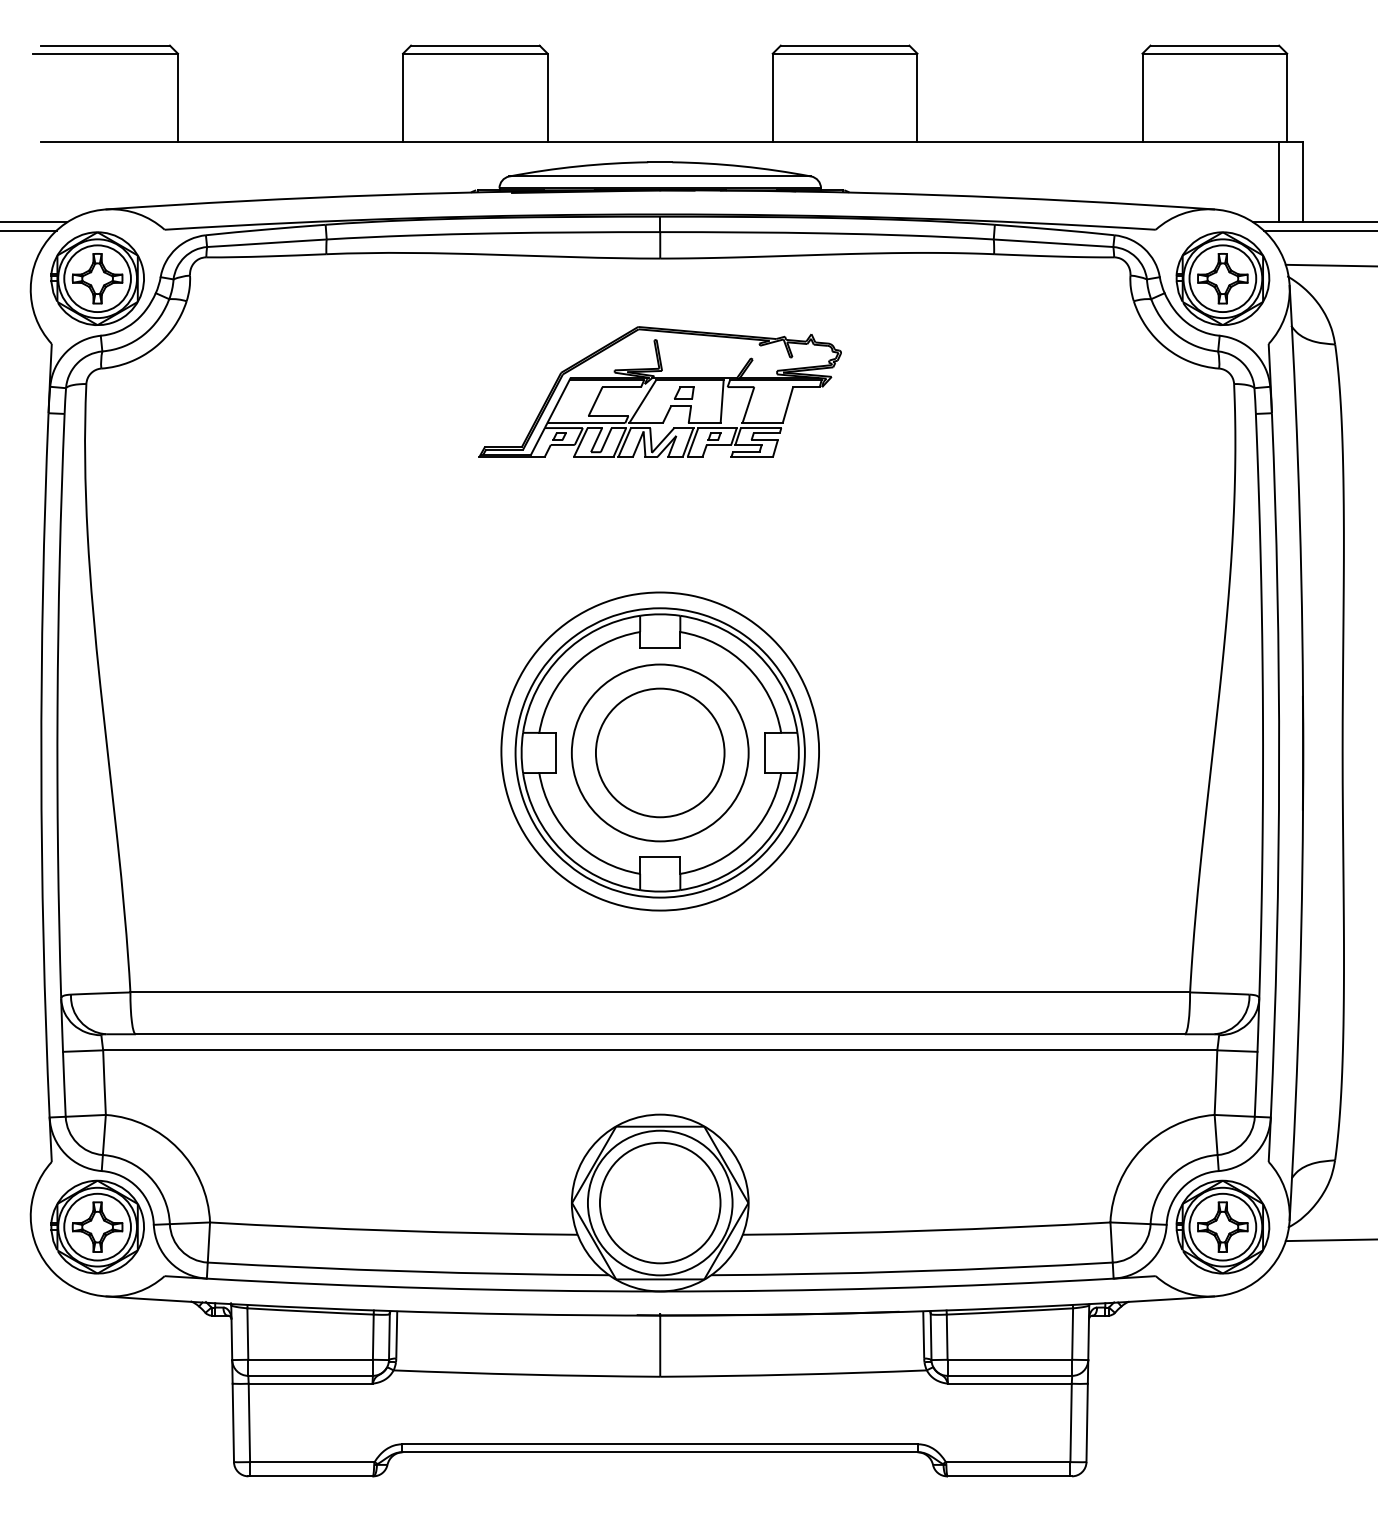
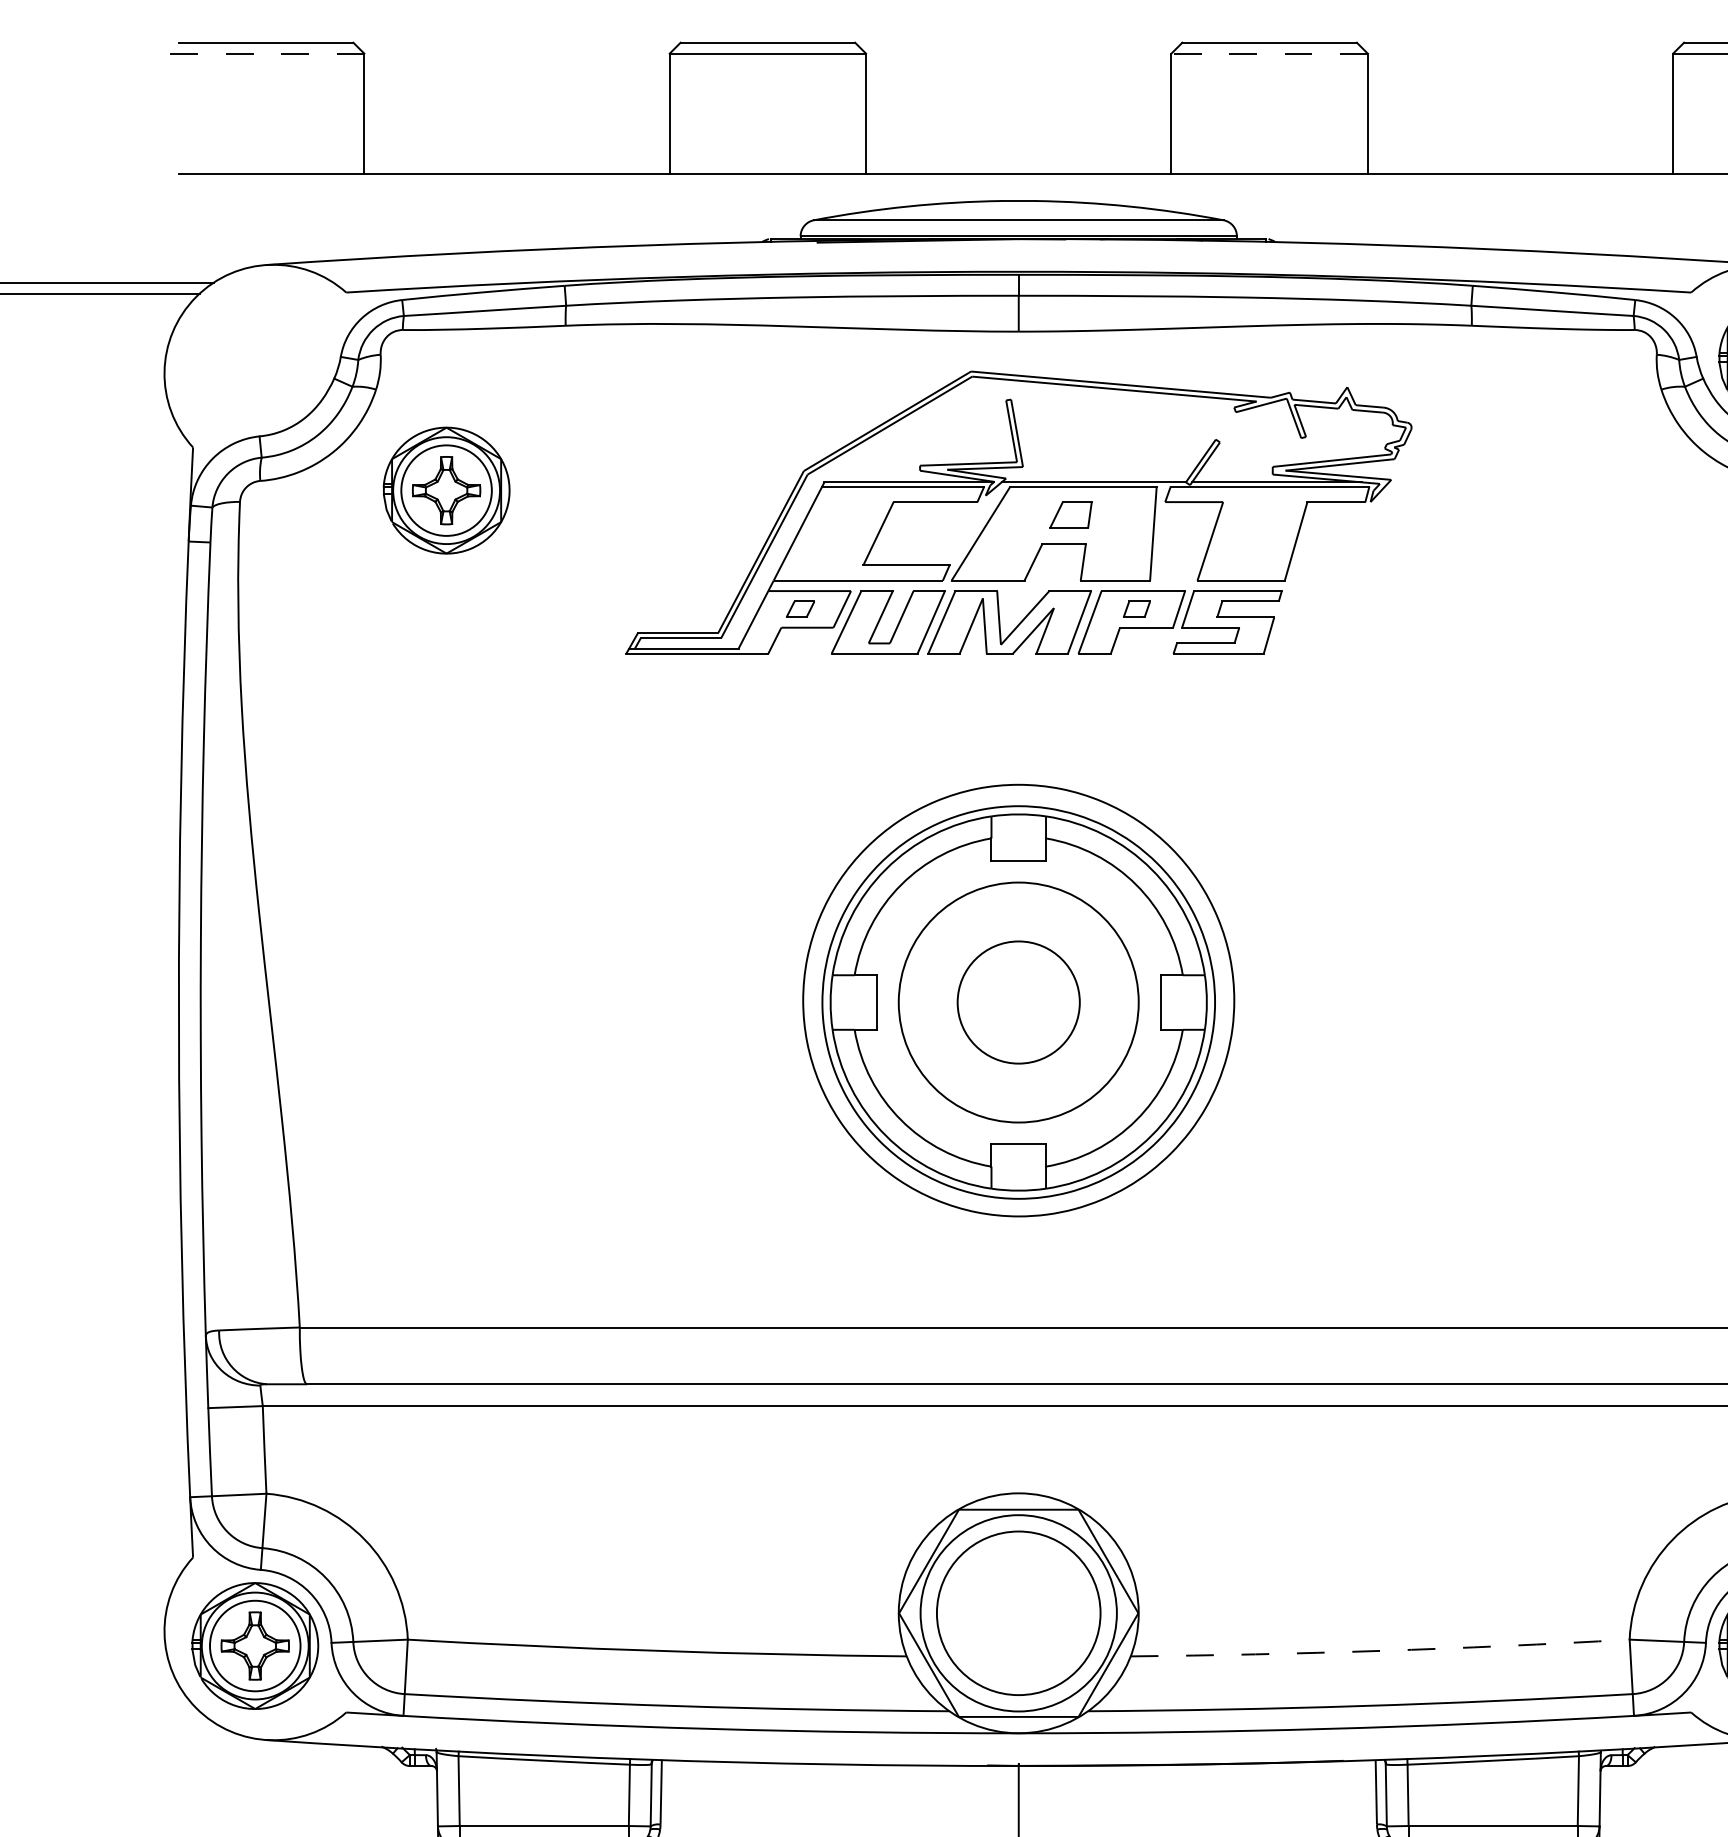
line: (105, 53) -> (265, 53), solid -> dashed
line: (844, 53) -> (1268, 53), solid -> dashed
part: (97, 278) -> (446, 490), moved
part: (659, 391) -> (1017, 512), size x1.6
circle: (659, 752) -> (1017, 1001), size x0.7
arc: (926, 1230) -> (1380, 1650), solid -> dashed

